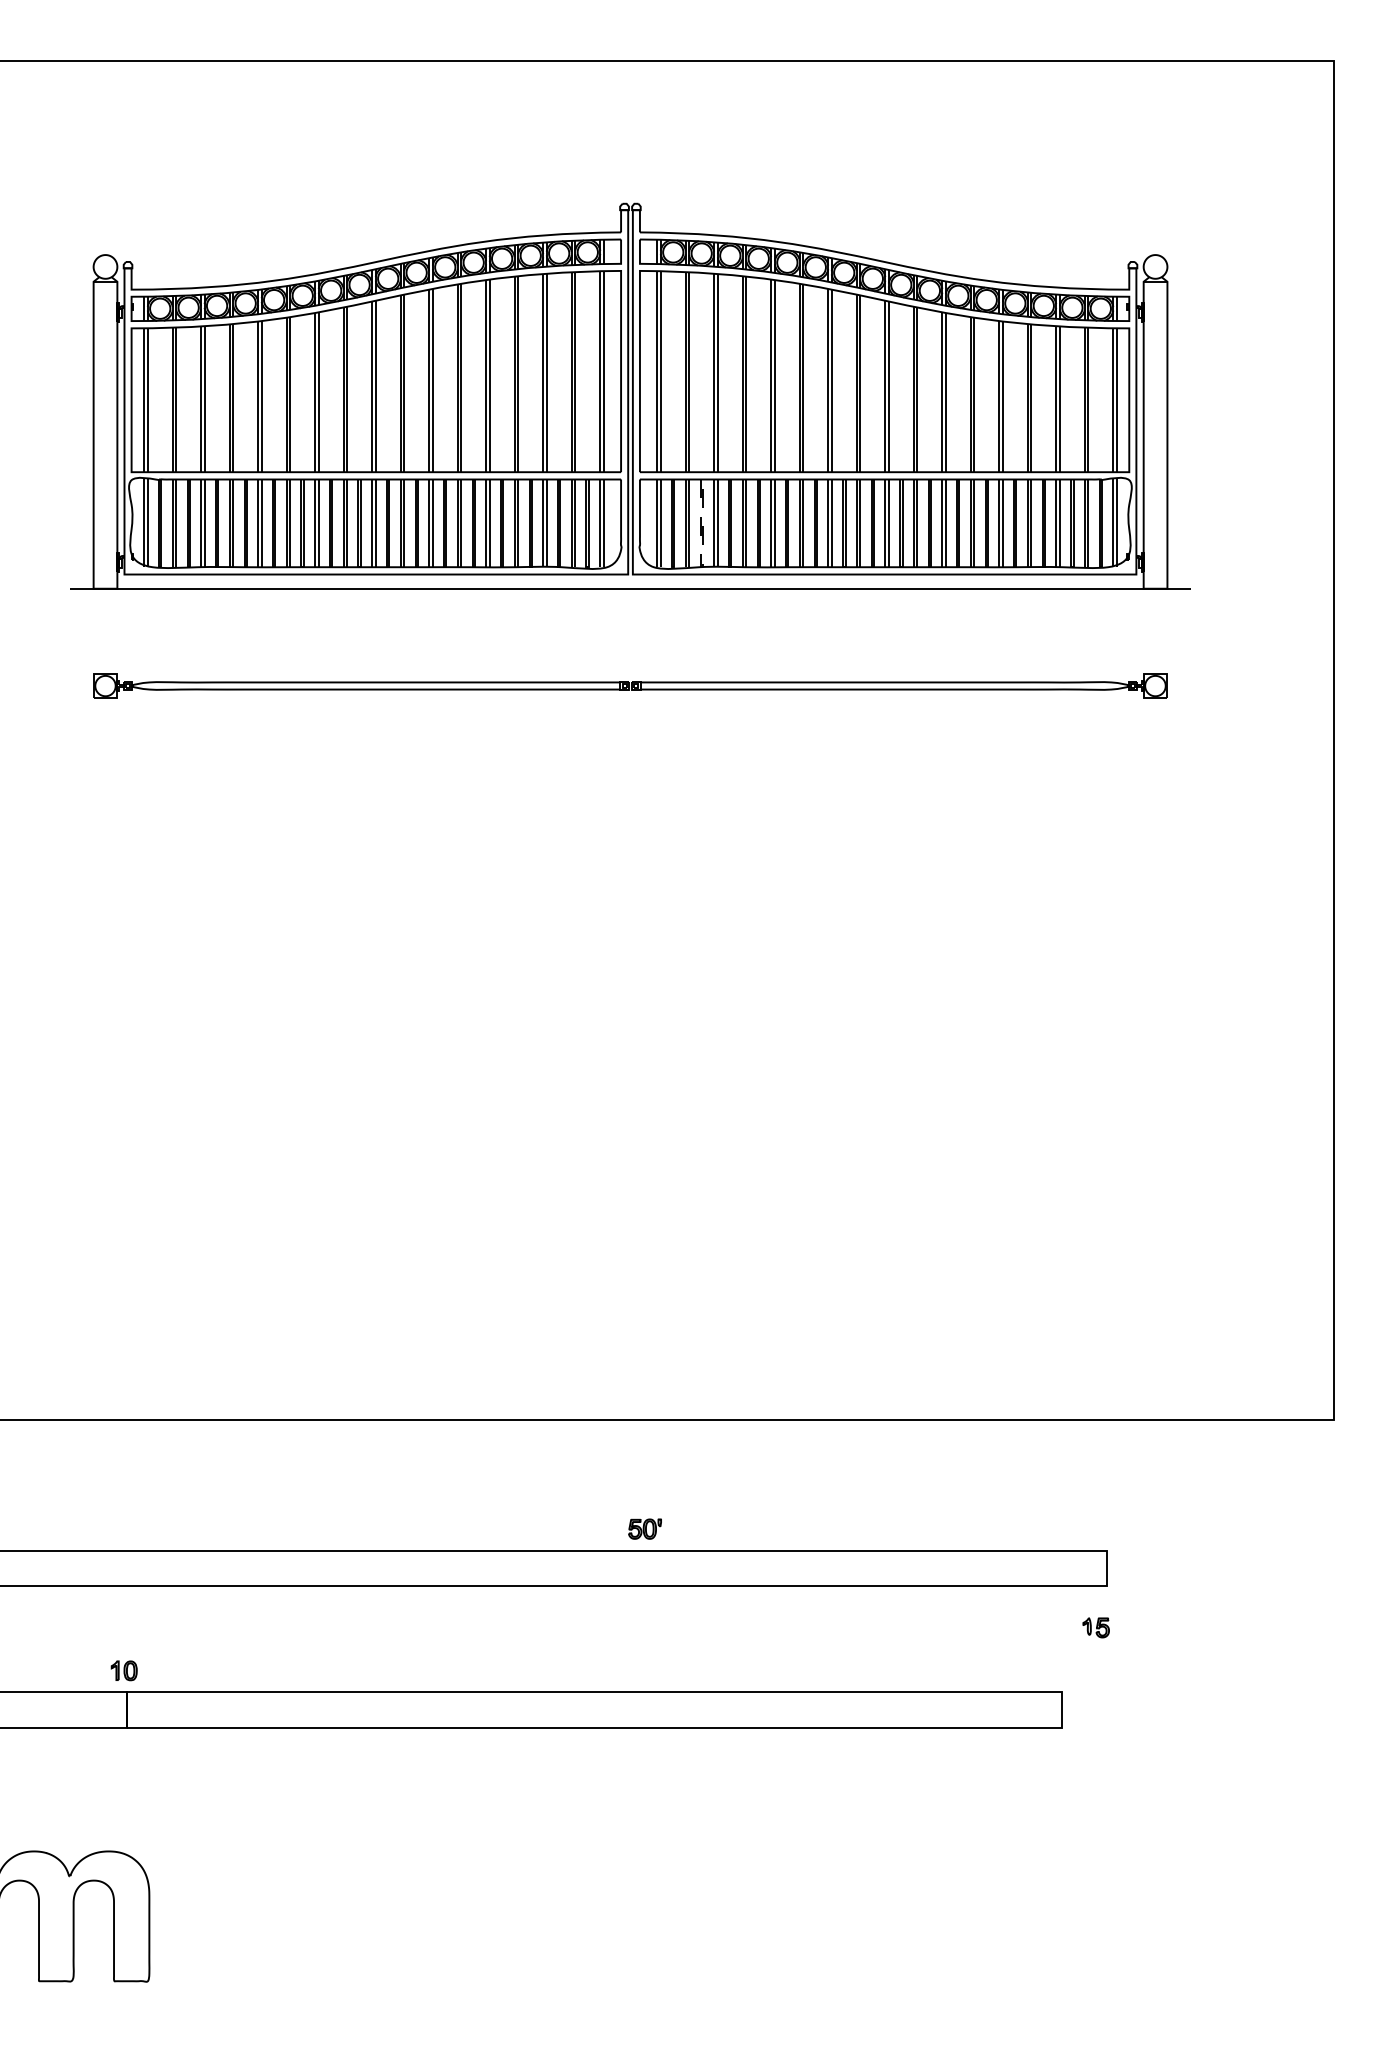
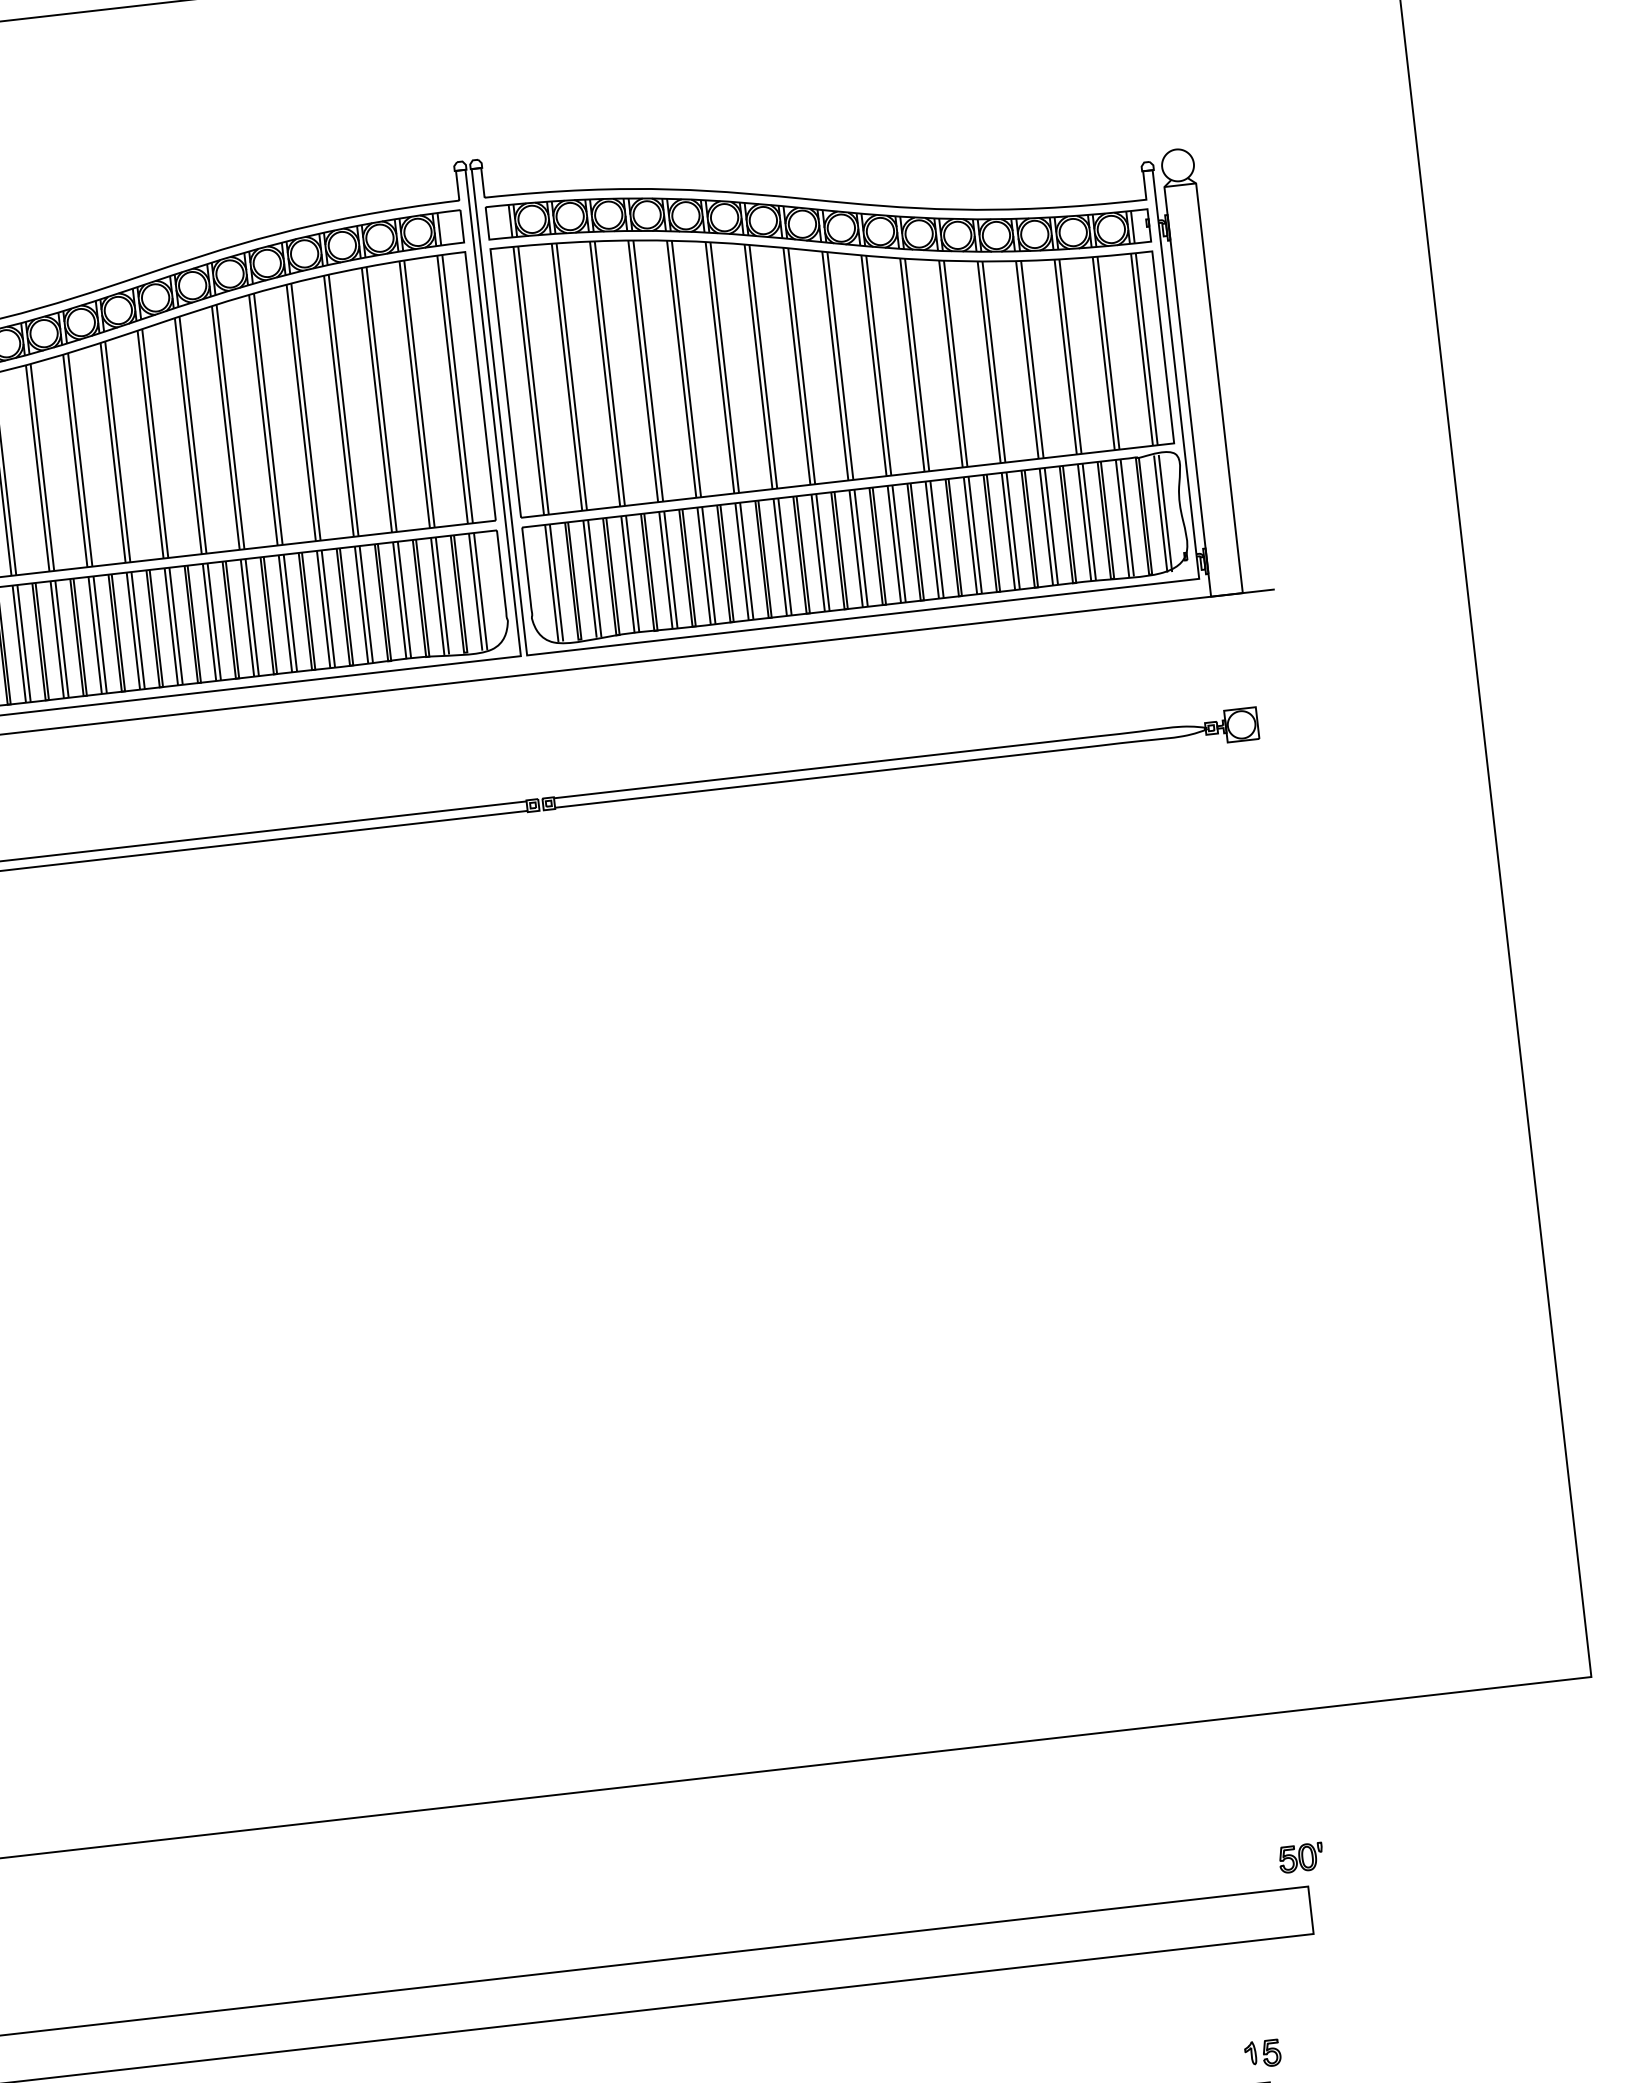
line: (702, 567) -> (619, 635), dashed -> solid
part: (644, 1528) -> (1300, 1857), moved
part: (1095, 1627) -> (1261, 2053), moved

